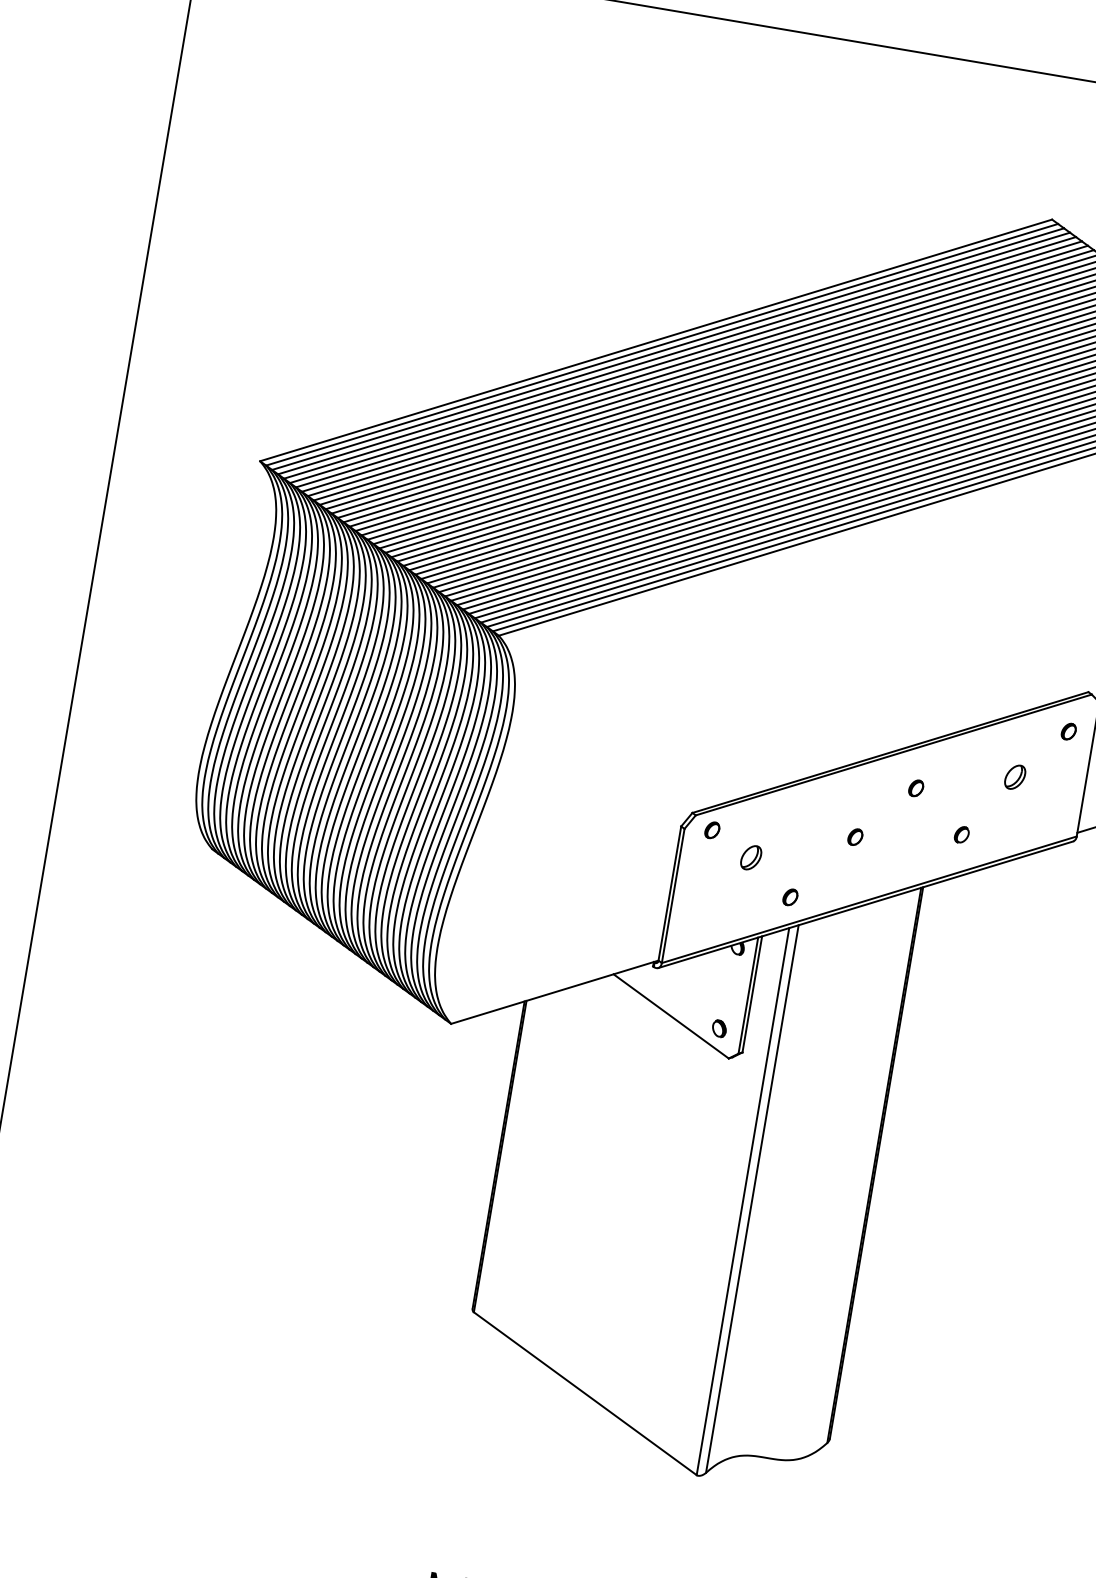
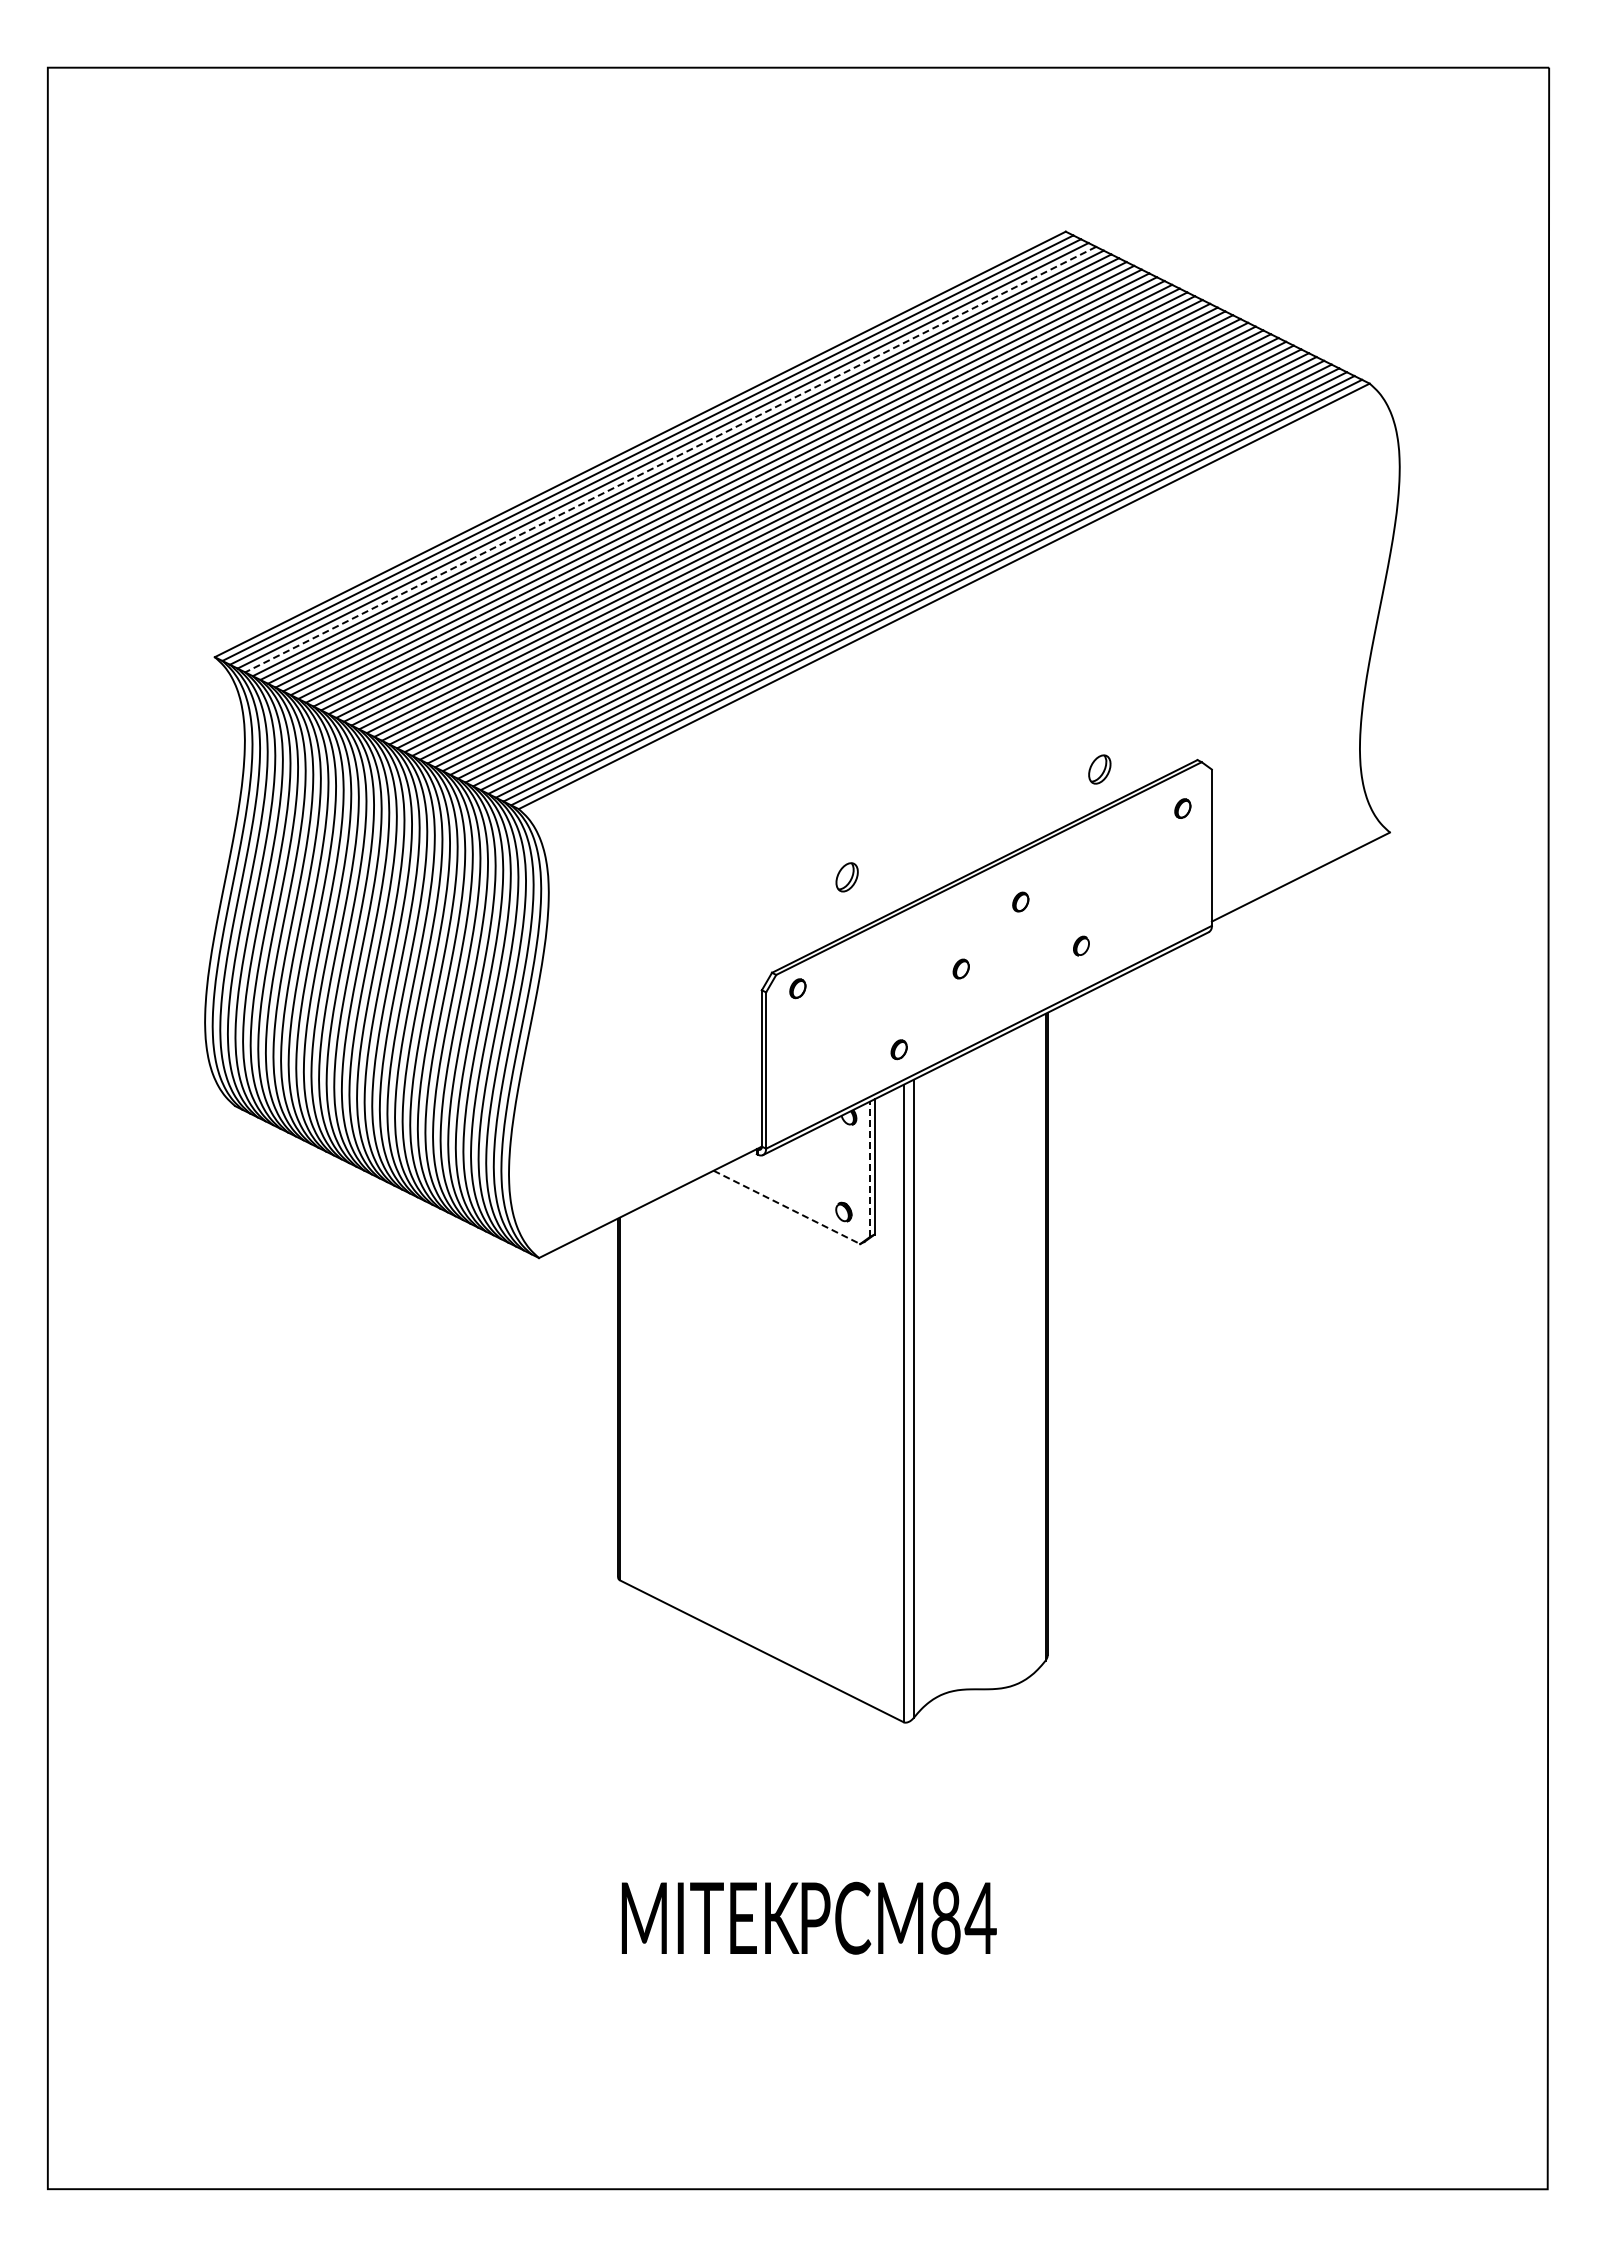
line: (679, 357) -> (670, 459), solid -> dashed
part: (1014, 777) -> (1099, 769), moved
part: (750, 857) -> (846, 877), moved
line: (748, 996) -> (870, 1169), solid -> dashed
line: (670, 1016) -> (786, 1207), solid -> dashed

